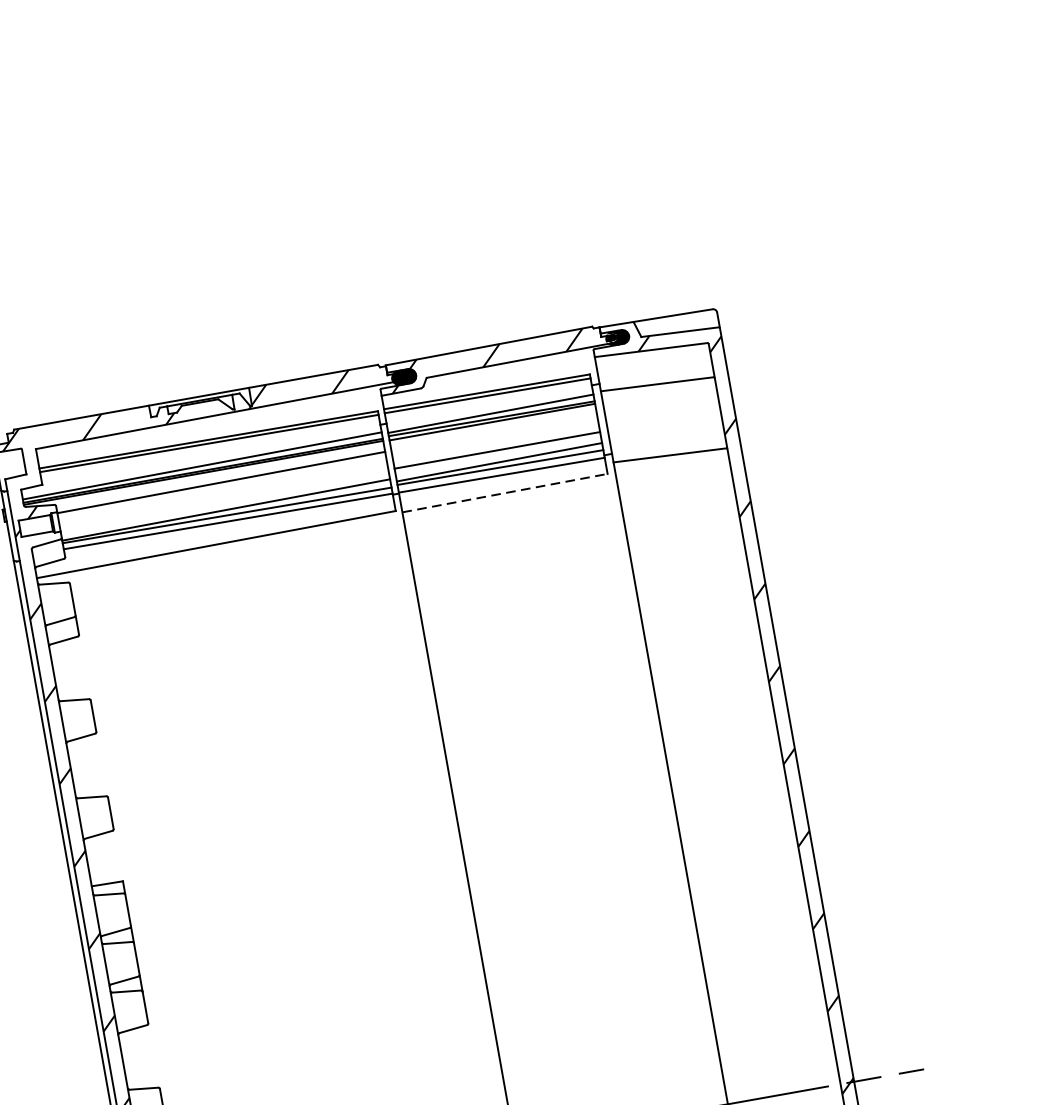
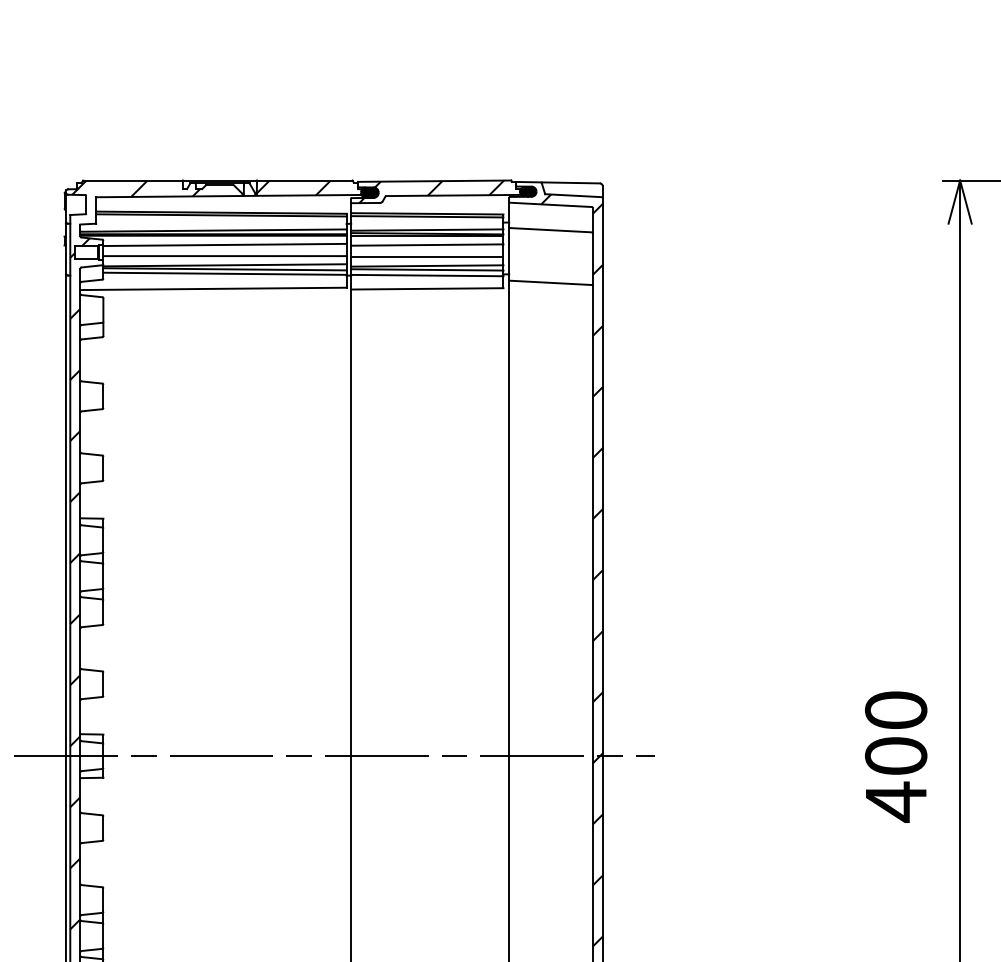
line: (494, 433) -> (427, 244), added
line: (505, 492) -> (427, 288), dashed -> solid
line: (223, 498) -> (224, 256), added

